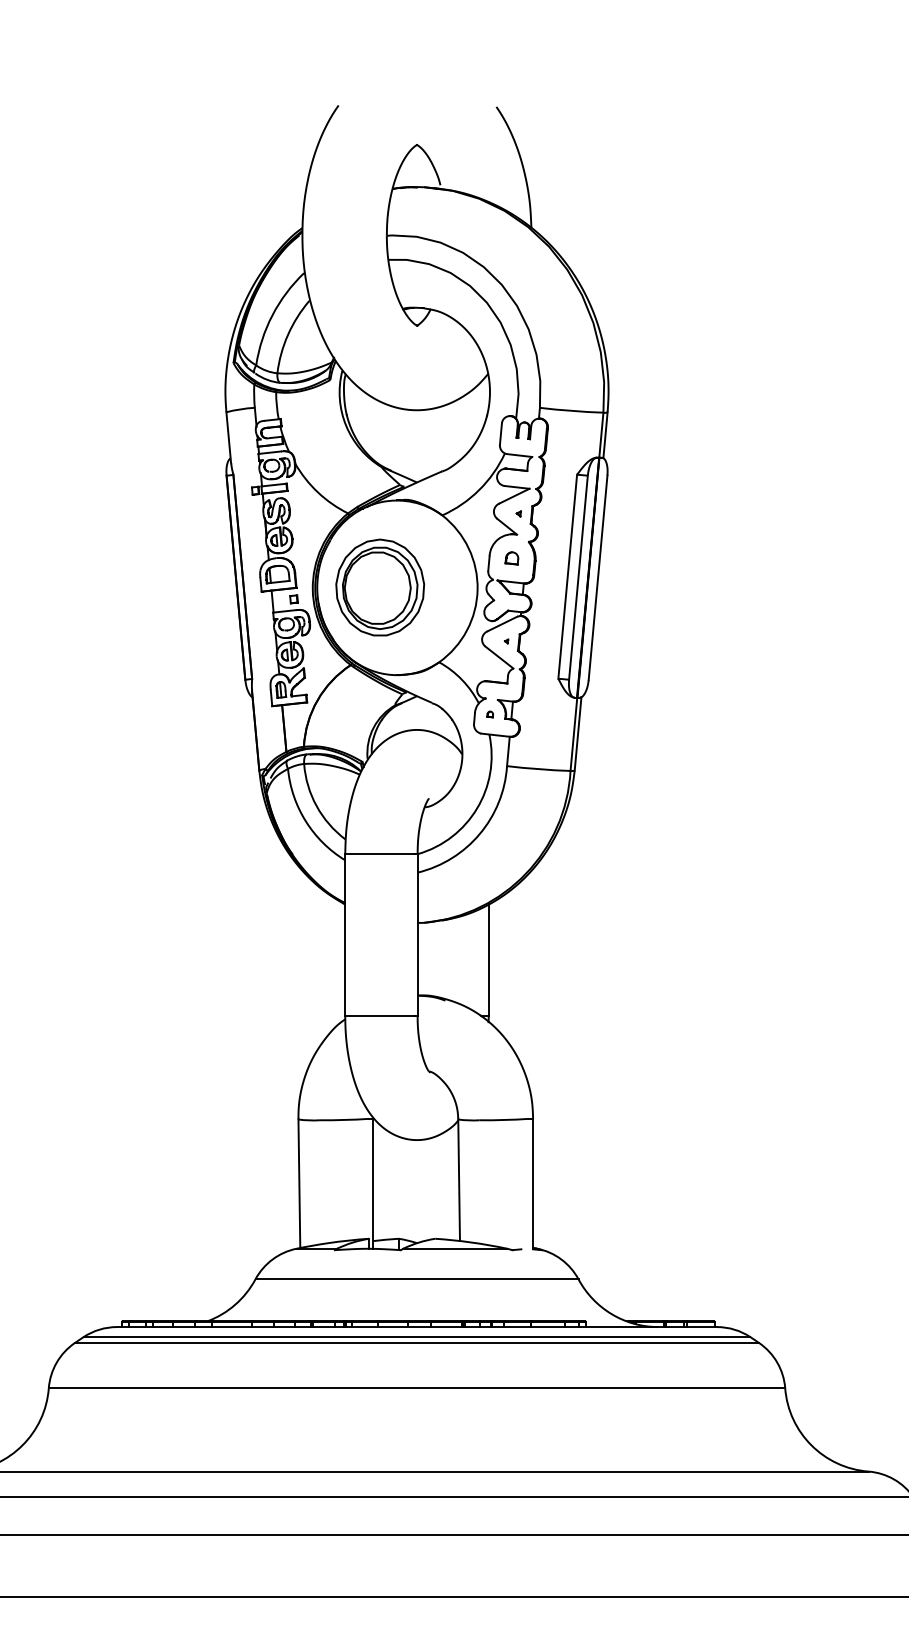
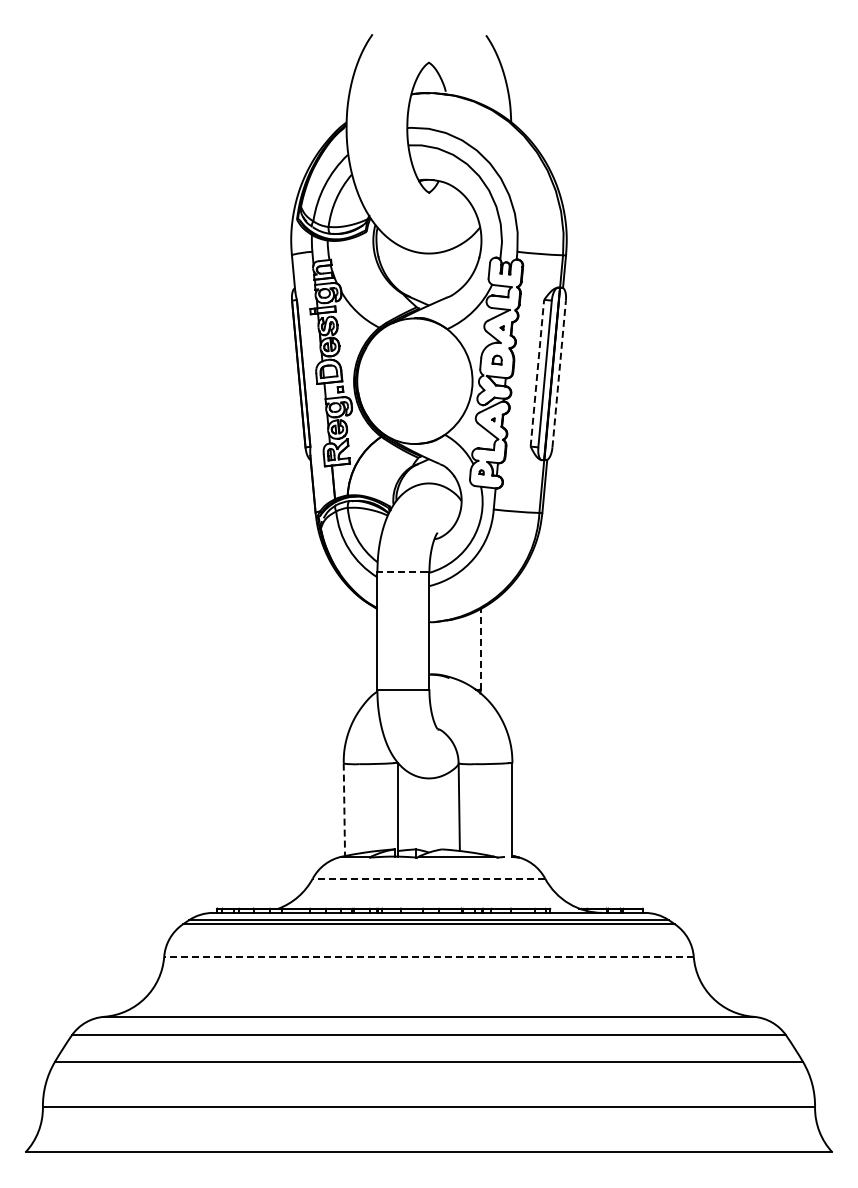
line: (567, 577) -> (537, 373), solid -> dashed
line: (598, 578) -> (559, 374), solid -> dashed
part: (380, 586) -> (402, 380), removed
line: (380, 853) -> (402, 572), solid -> dashed
line: (488, 959) -> (480, 648), solid -> dashed
line: (299, 1184) -> (344, 810), solid -> dashed
line: (416, 1279) -> (428, 878), solid -> dashed
line: (417, 1387) -> (429, 956), solid -> dashed

